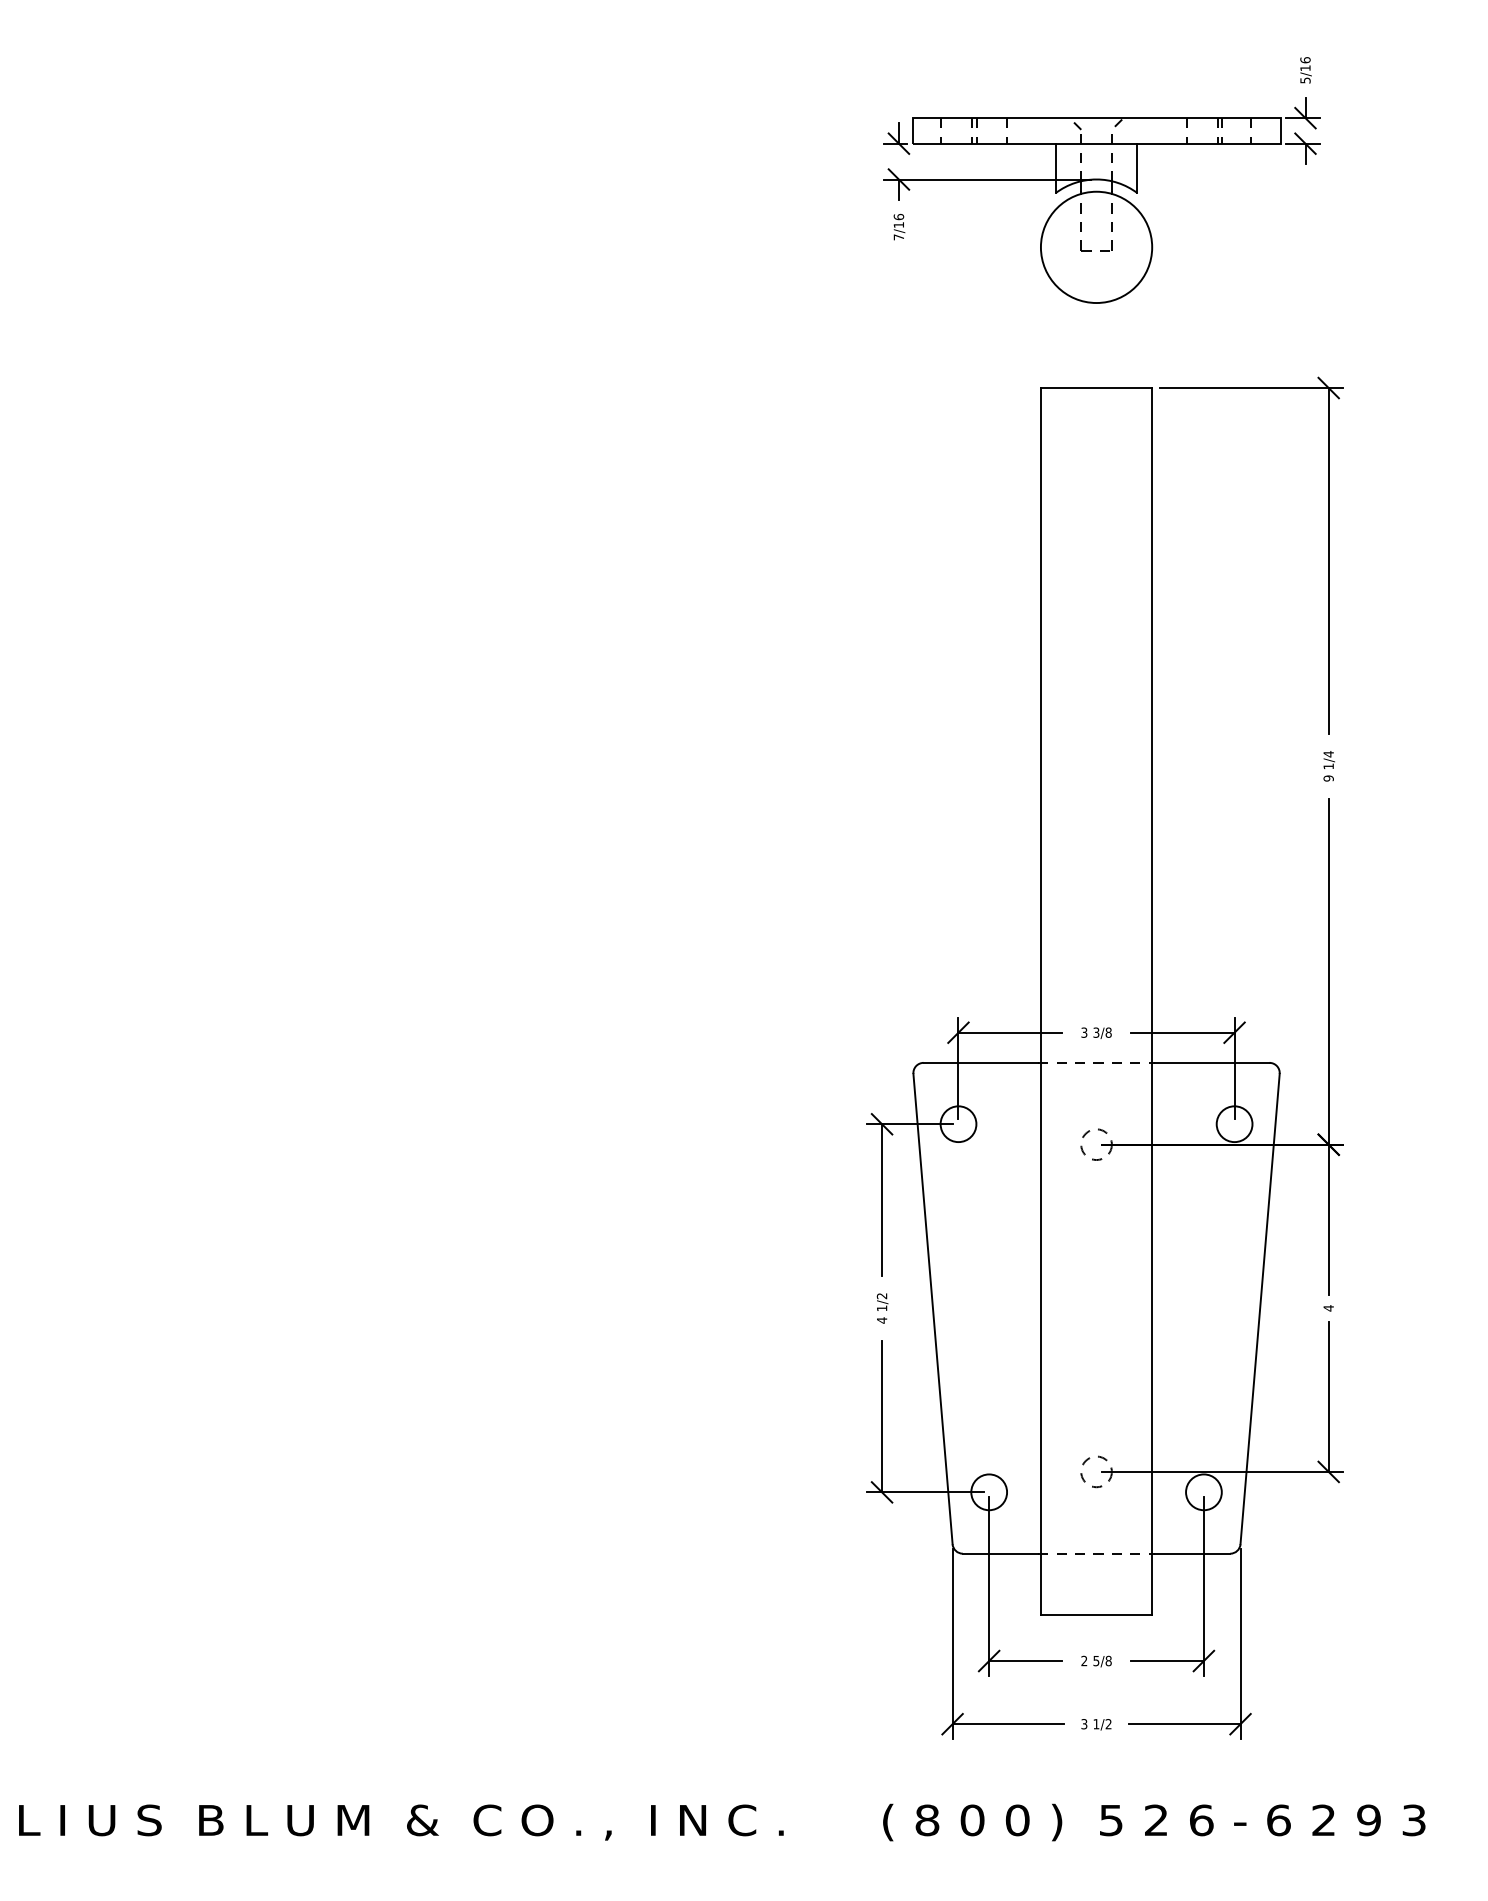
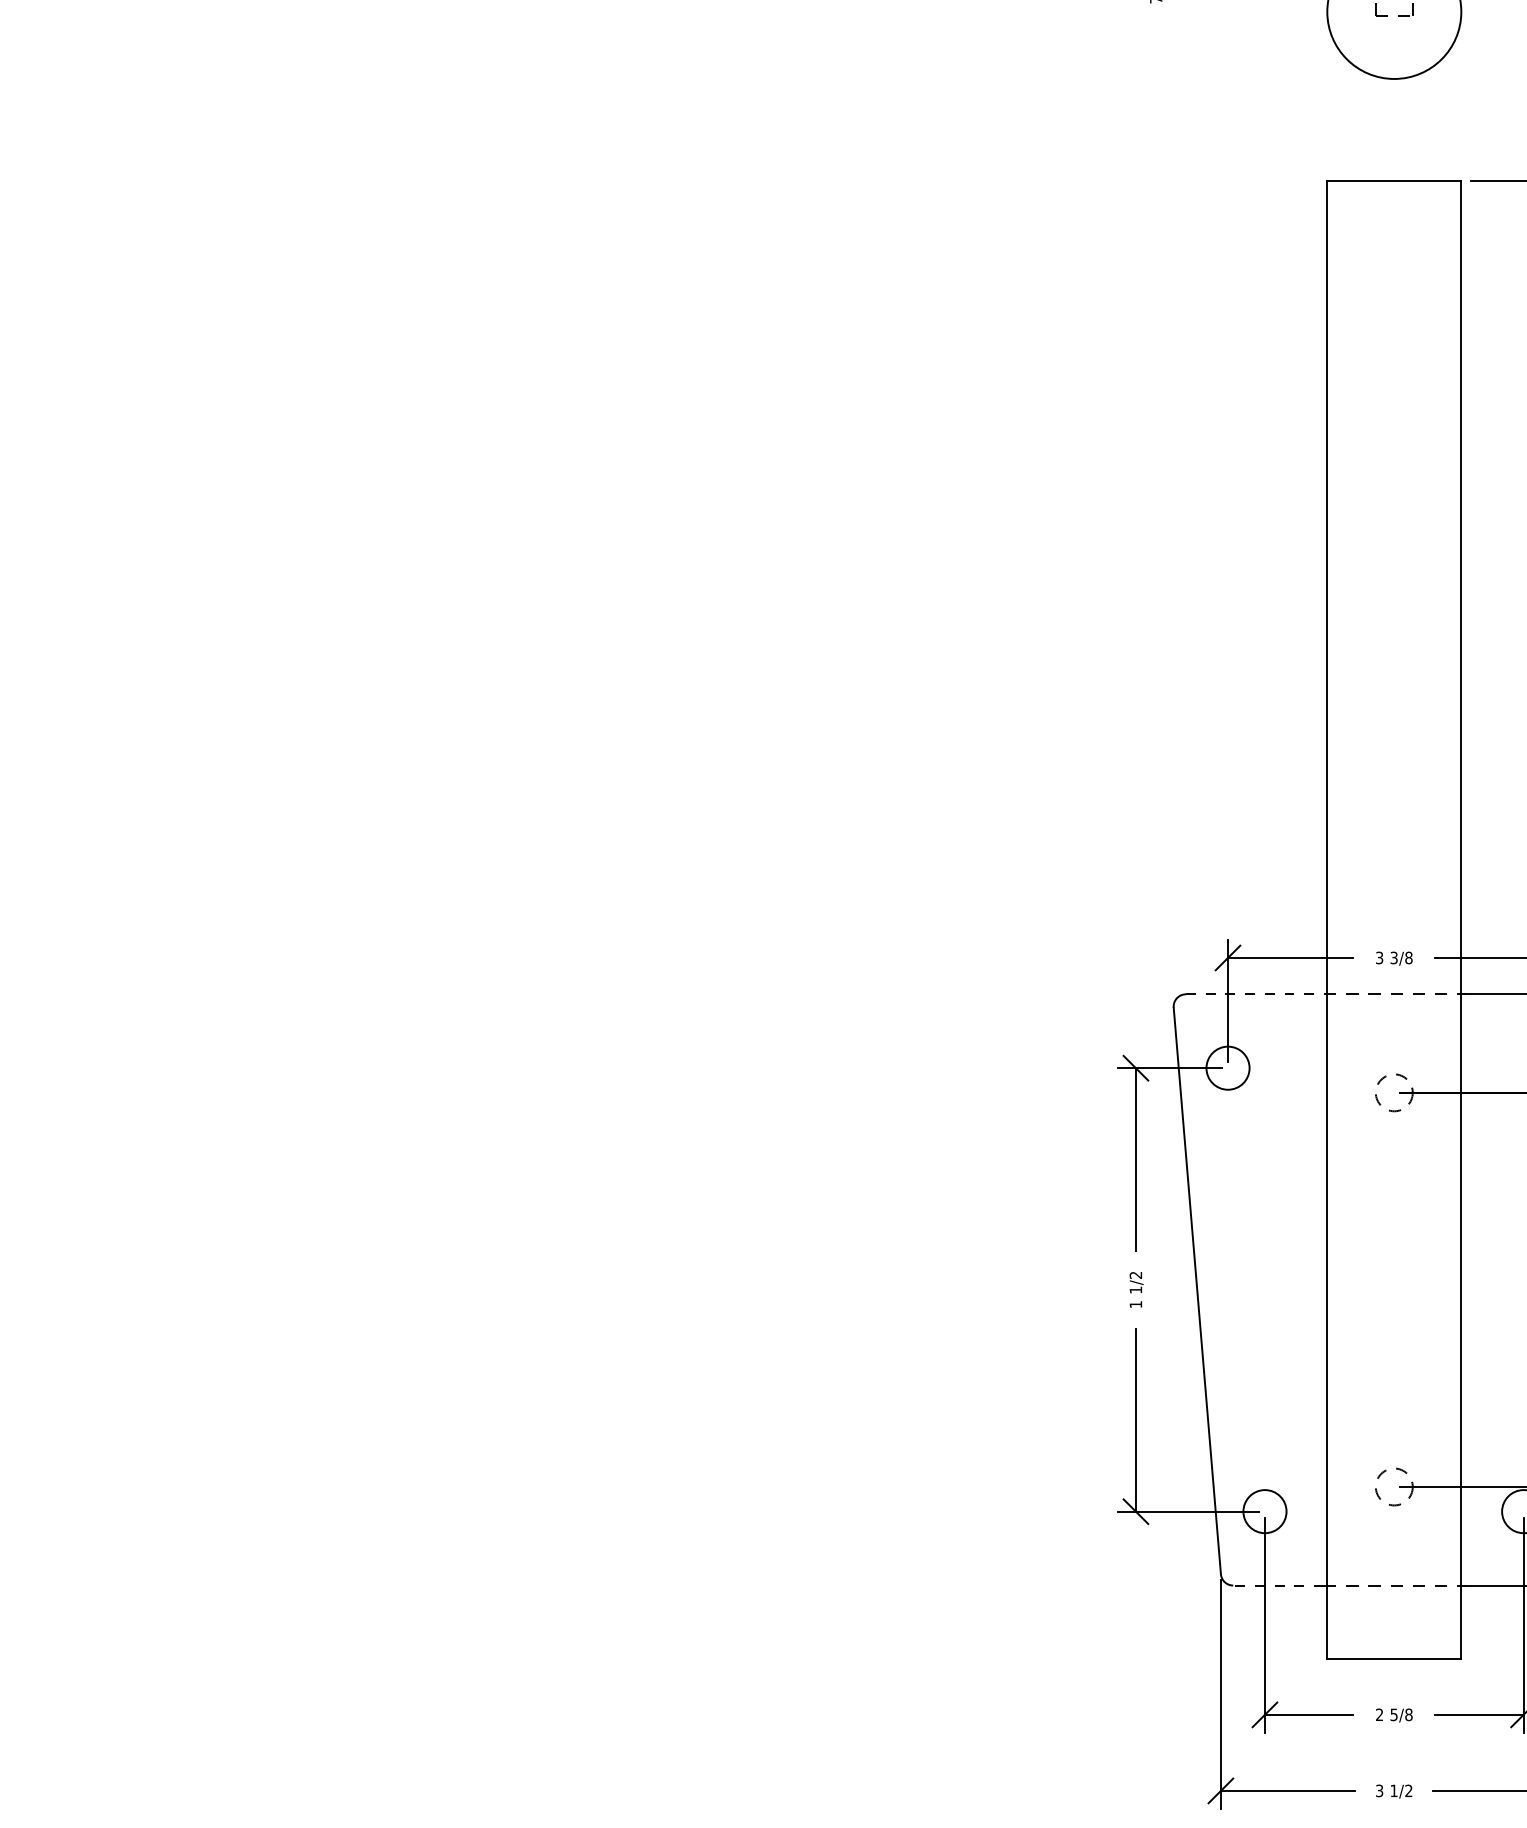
line: (981, 1062) -> (1255, 993), solid -> dashed
text: (882, 1320) -> (1136, 1304), 4 -> 1
line: (1000, 1553) -> (1278, 1585), solid -> dashed

